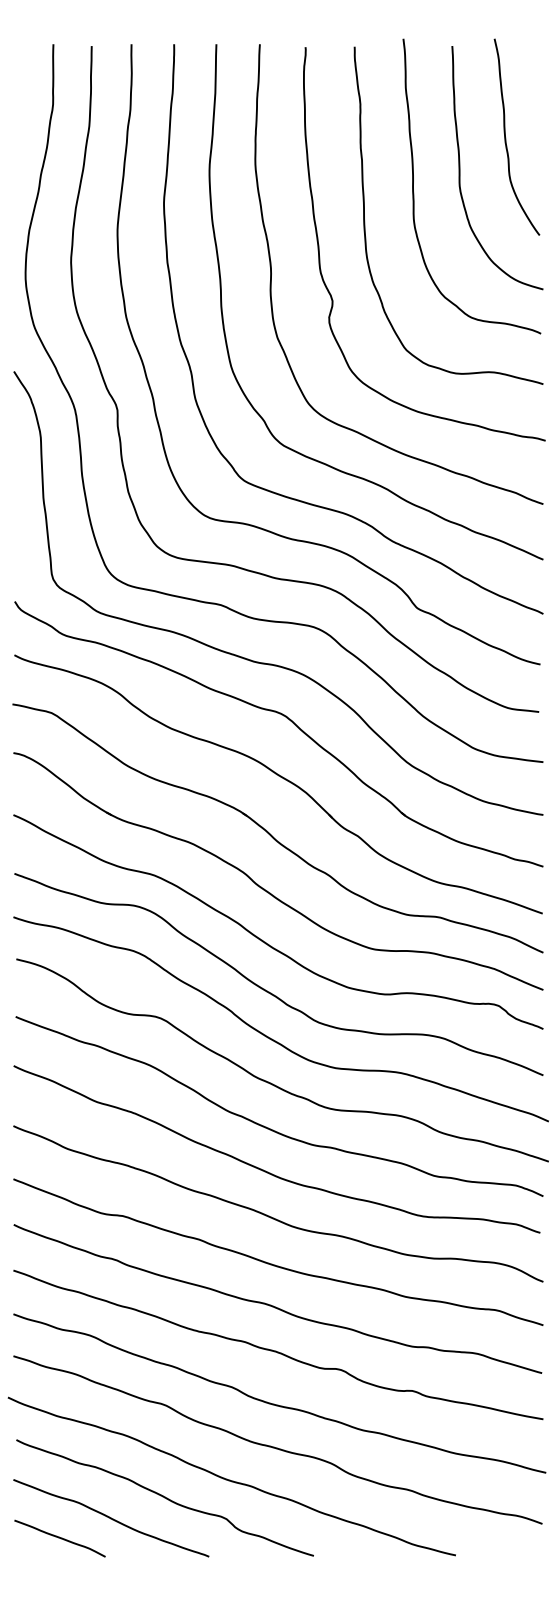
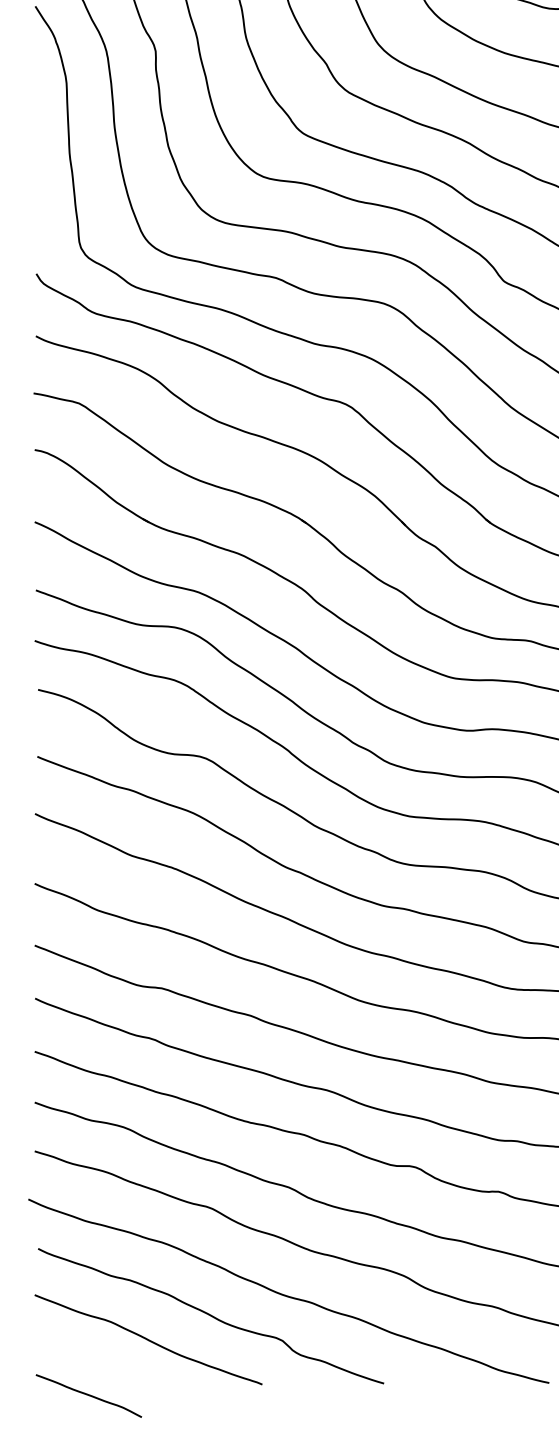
curve: (59, 1538) -> (88, 1395), moved

